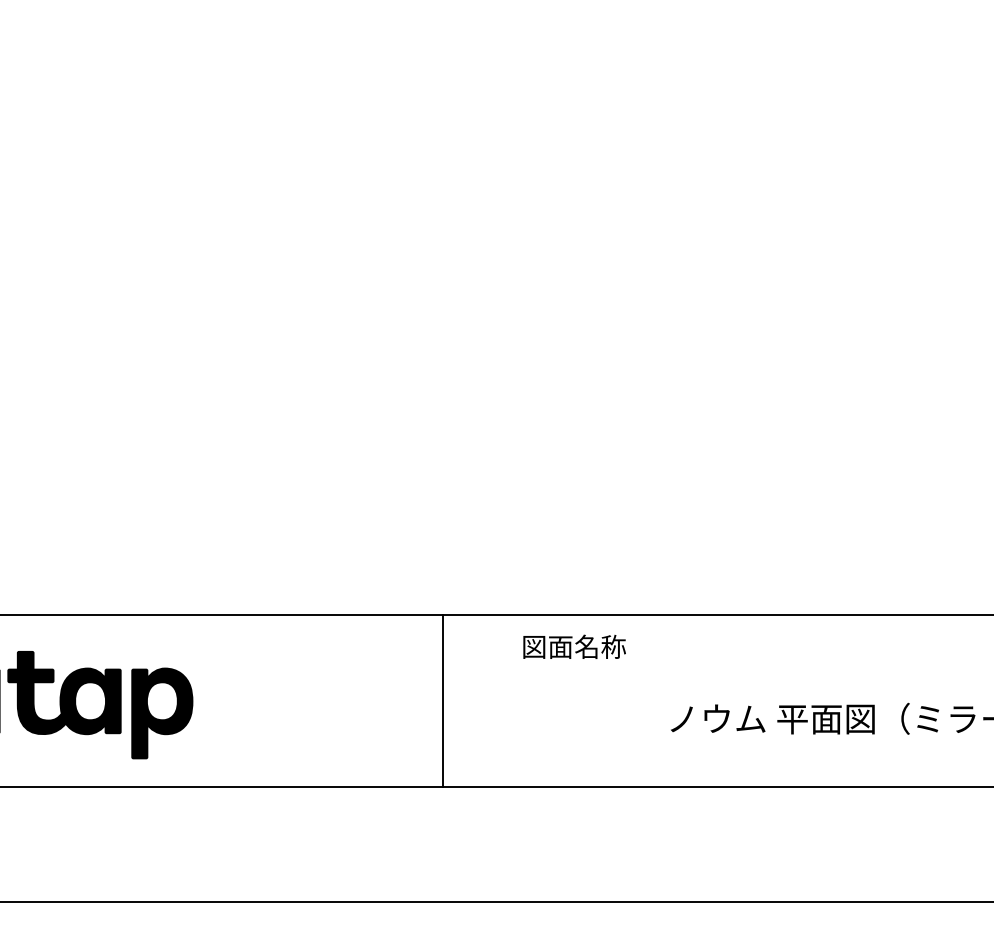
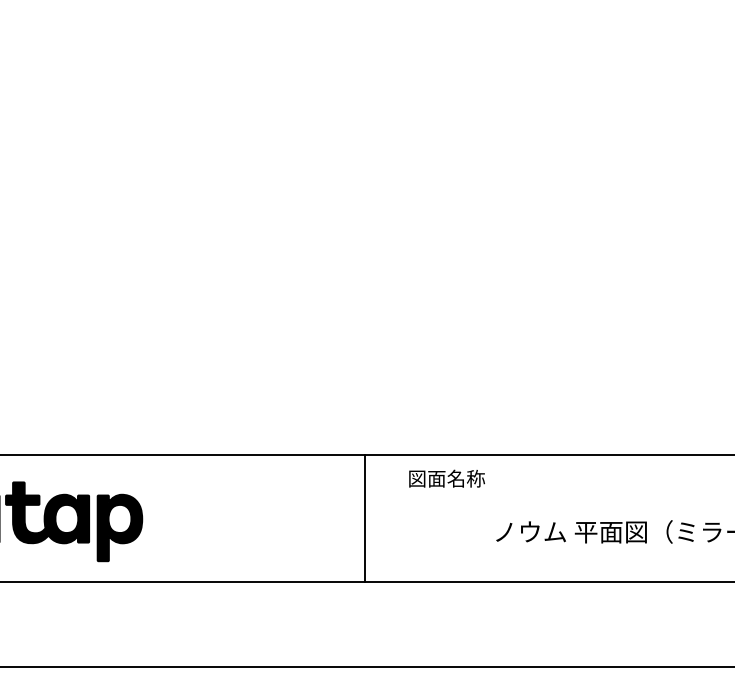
text: (574, 646) -> (447, 478), moved
line: (442, 700) -> (364, 518), moved

